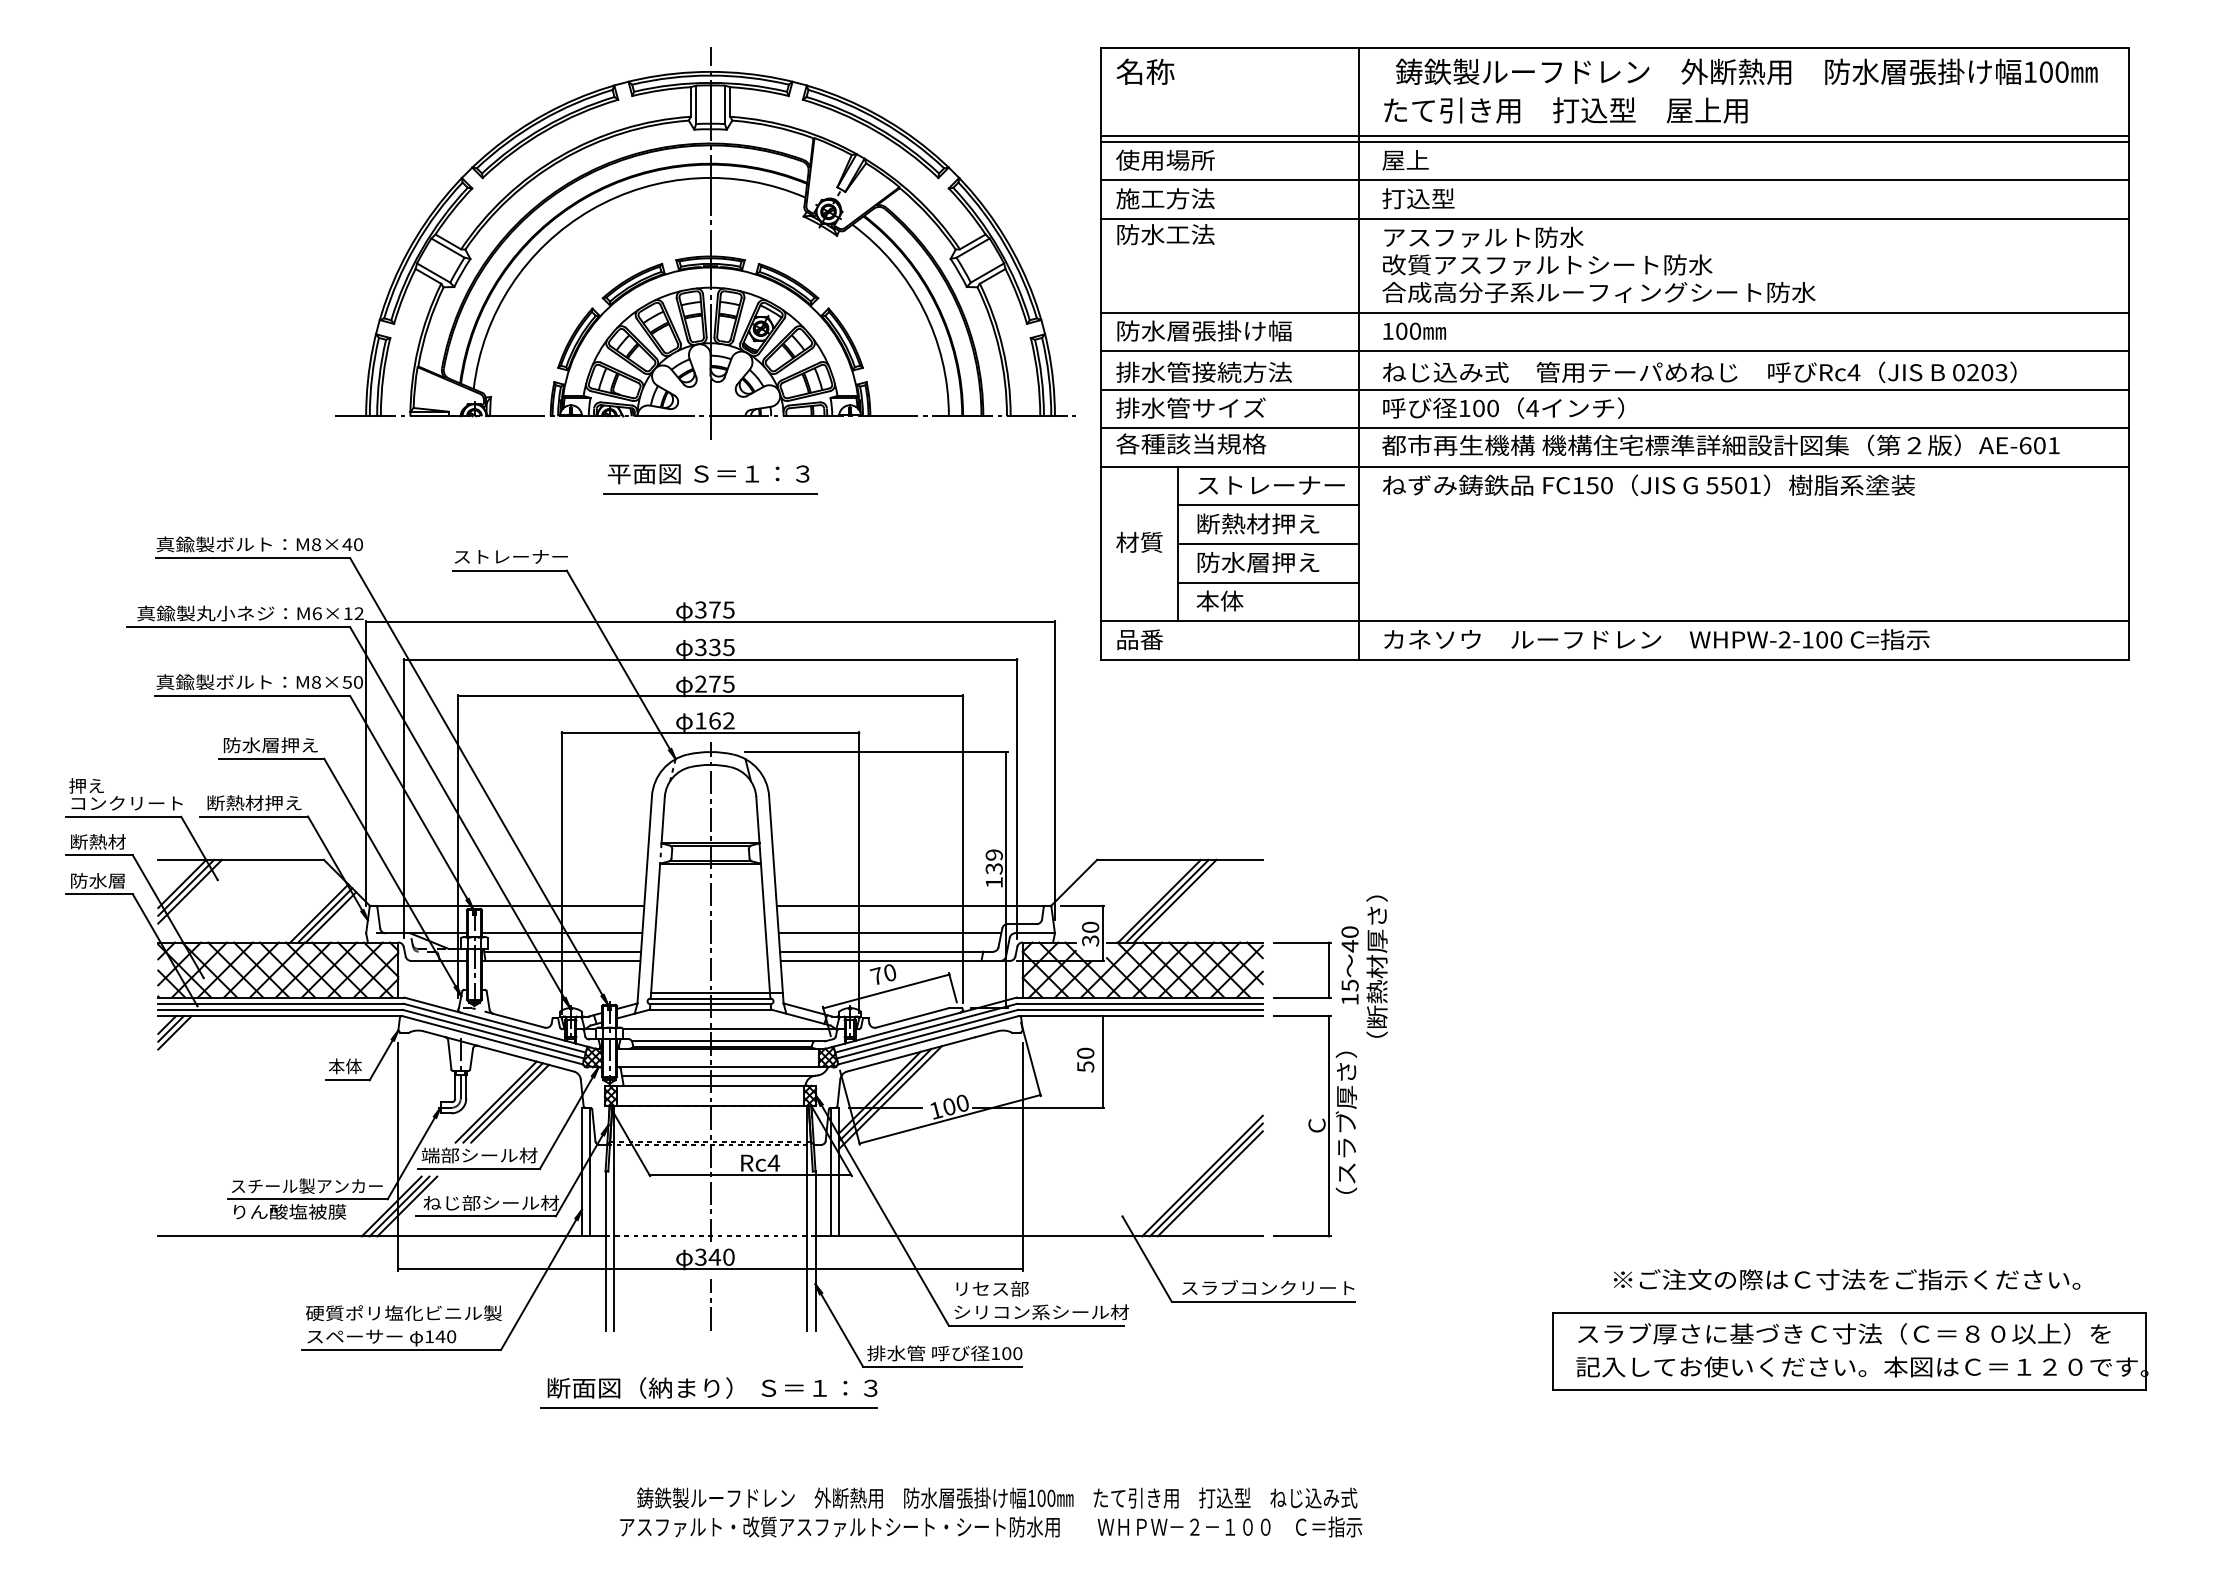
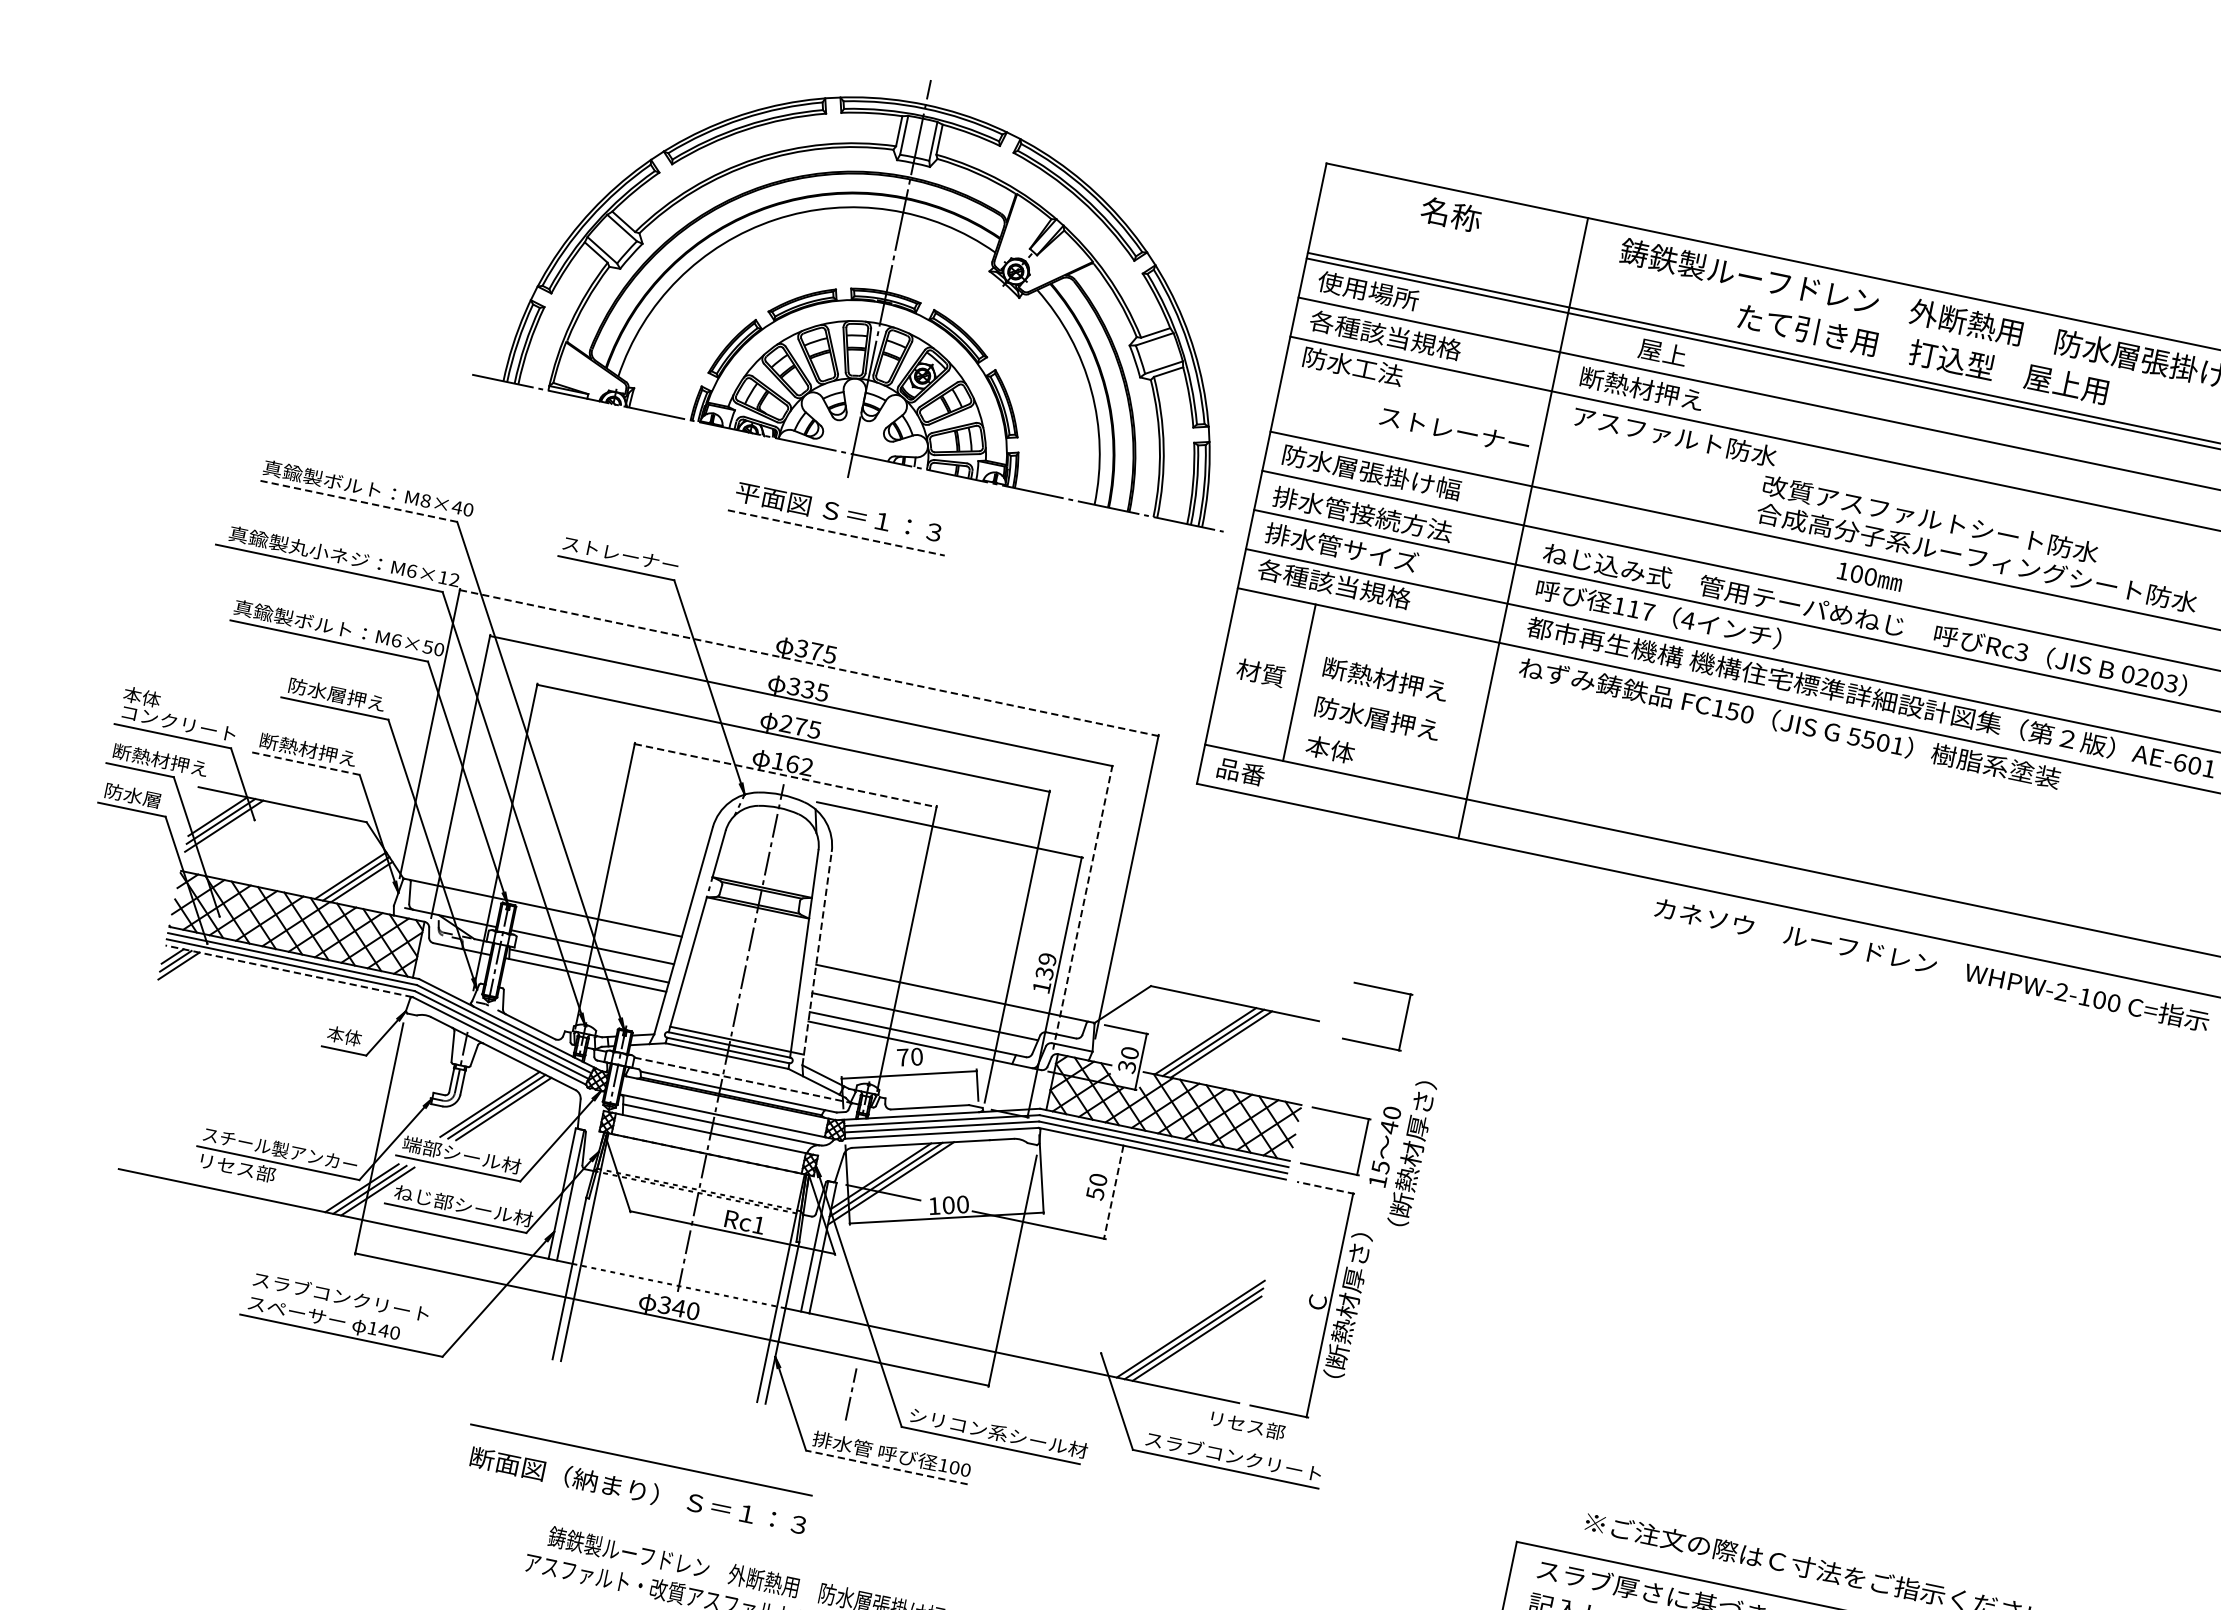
text: (1145, 71) -> (1451, 214), moved
text: (1565, 110) -> (1922, 354), moved
text: (1405, 160) -> (1662, 352), moved
text: (1190, 198) -> (1385, 335), 施工方法 -> 各種該当規格
text: (1442, 198) -> (1641, 388), 打込型 -> 断熱材押え
text: (1598, 278) -> (1979, 543), moved
text: (1414, 330) -> (1870, 575), moved
text: (1853, 372) -> (2021, 652), Rc4 -> Rc3
text: (1485, 408) -> (1640, 610), 100 -> 117
text: (1271, 485) -> (1454, 430), moved
line: (710, 493) -> (836, 532), solid -> dashed
line: (1267, 505) -> (1398, 662), removed
line: (1267, 543) -> (1390, 701), removed
line: (252, 558) -> (358, 501), solid -> dashed
line: (1267, 582) -> (1382, 740), removed
line: (711, 622) -> (810, 663), solid -> dashed
text: (1656, 639) -> (1931, 964), moved
text: (316, 682) -> (396, 640), M8×50 -> M6×50
line: (710, 733) -> (785, 775), solid -> dashed
text: (86, 785) -> (141, 696), 押え -> 本体
line: (1017, 799) -> (1082, 907), solid -> dashed
line: (253, 816) -> (304, 763), solid -> dashed
part: (1317, 817) -> (1383, 989), added
text: (145, 841) -> (189, 765), 断熱材 -> 断熱材押え
line: (776, 899) -> (817, 958), solid -> dashed
line: (280, 1015) -> (289, 970), solid -> dashed
line: (1301, 1015) -> (1325, 1187), solid -> dashed
line: (731, 1029) -> (744, 1080), solid -> dashed
line: (1102, 1061) -> (1113, 1191), solid -> dashed
text: (1345, 1147) -> (1341, 1330), （スラブ厚さ） -> （断熱材厚さ）
text: (773, 1162) -> (758, 1224), Rc4 -> Rc1
text: (290, 1211) -> (258, 1171), りん酸塩被膜 -> リセス部
text: (992, 1288) -> (1247, 1425), moved
line: (710, 1302) -> (851, 1392), moved
text: (403, 1313) -> (351, 1299), 硬質ポリ塩化ビニル製 -> スラブコンクリート
line: (942, 1366) -> (886, 1467), solid -> dashed
text: (712, 1387) -> (638, 1490), moved

